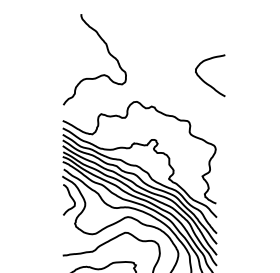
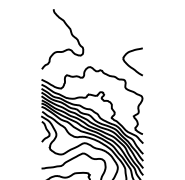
curve: (206, 81) -> (130, 65), moved

